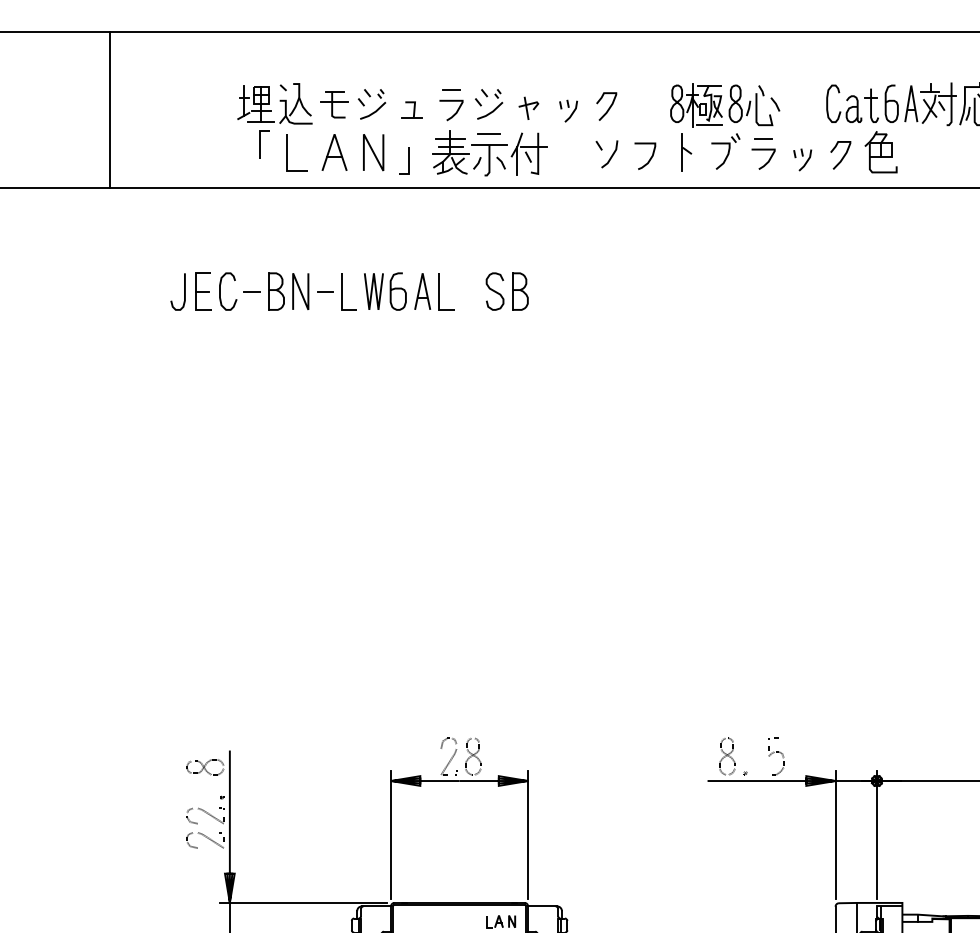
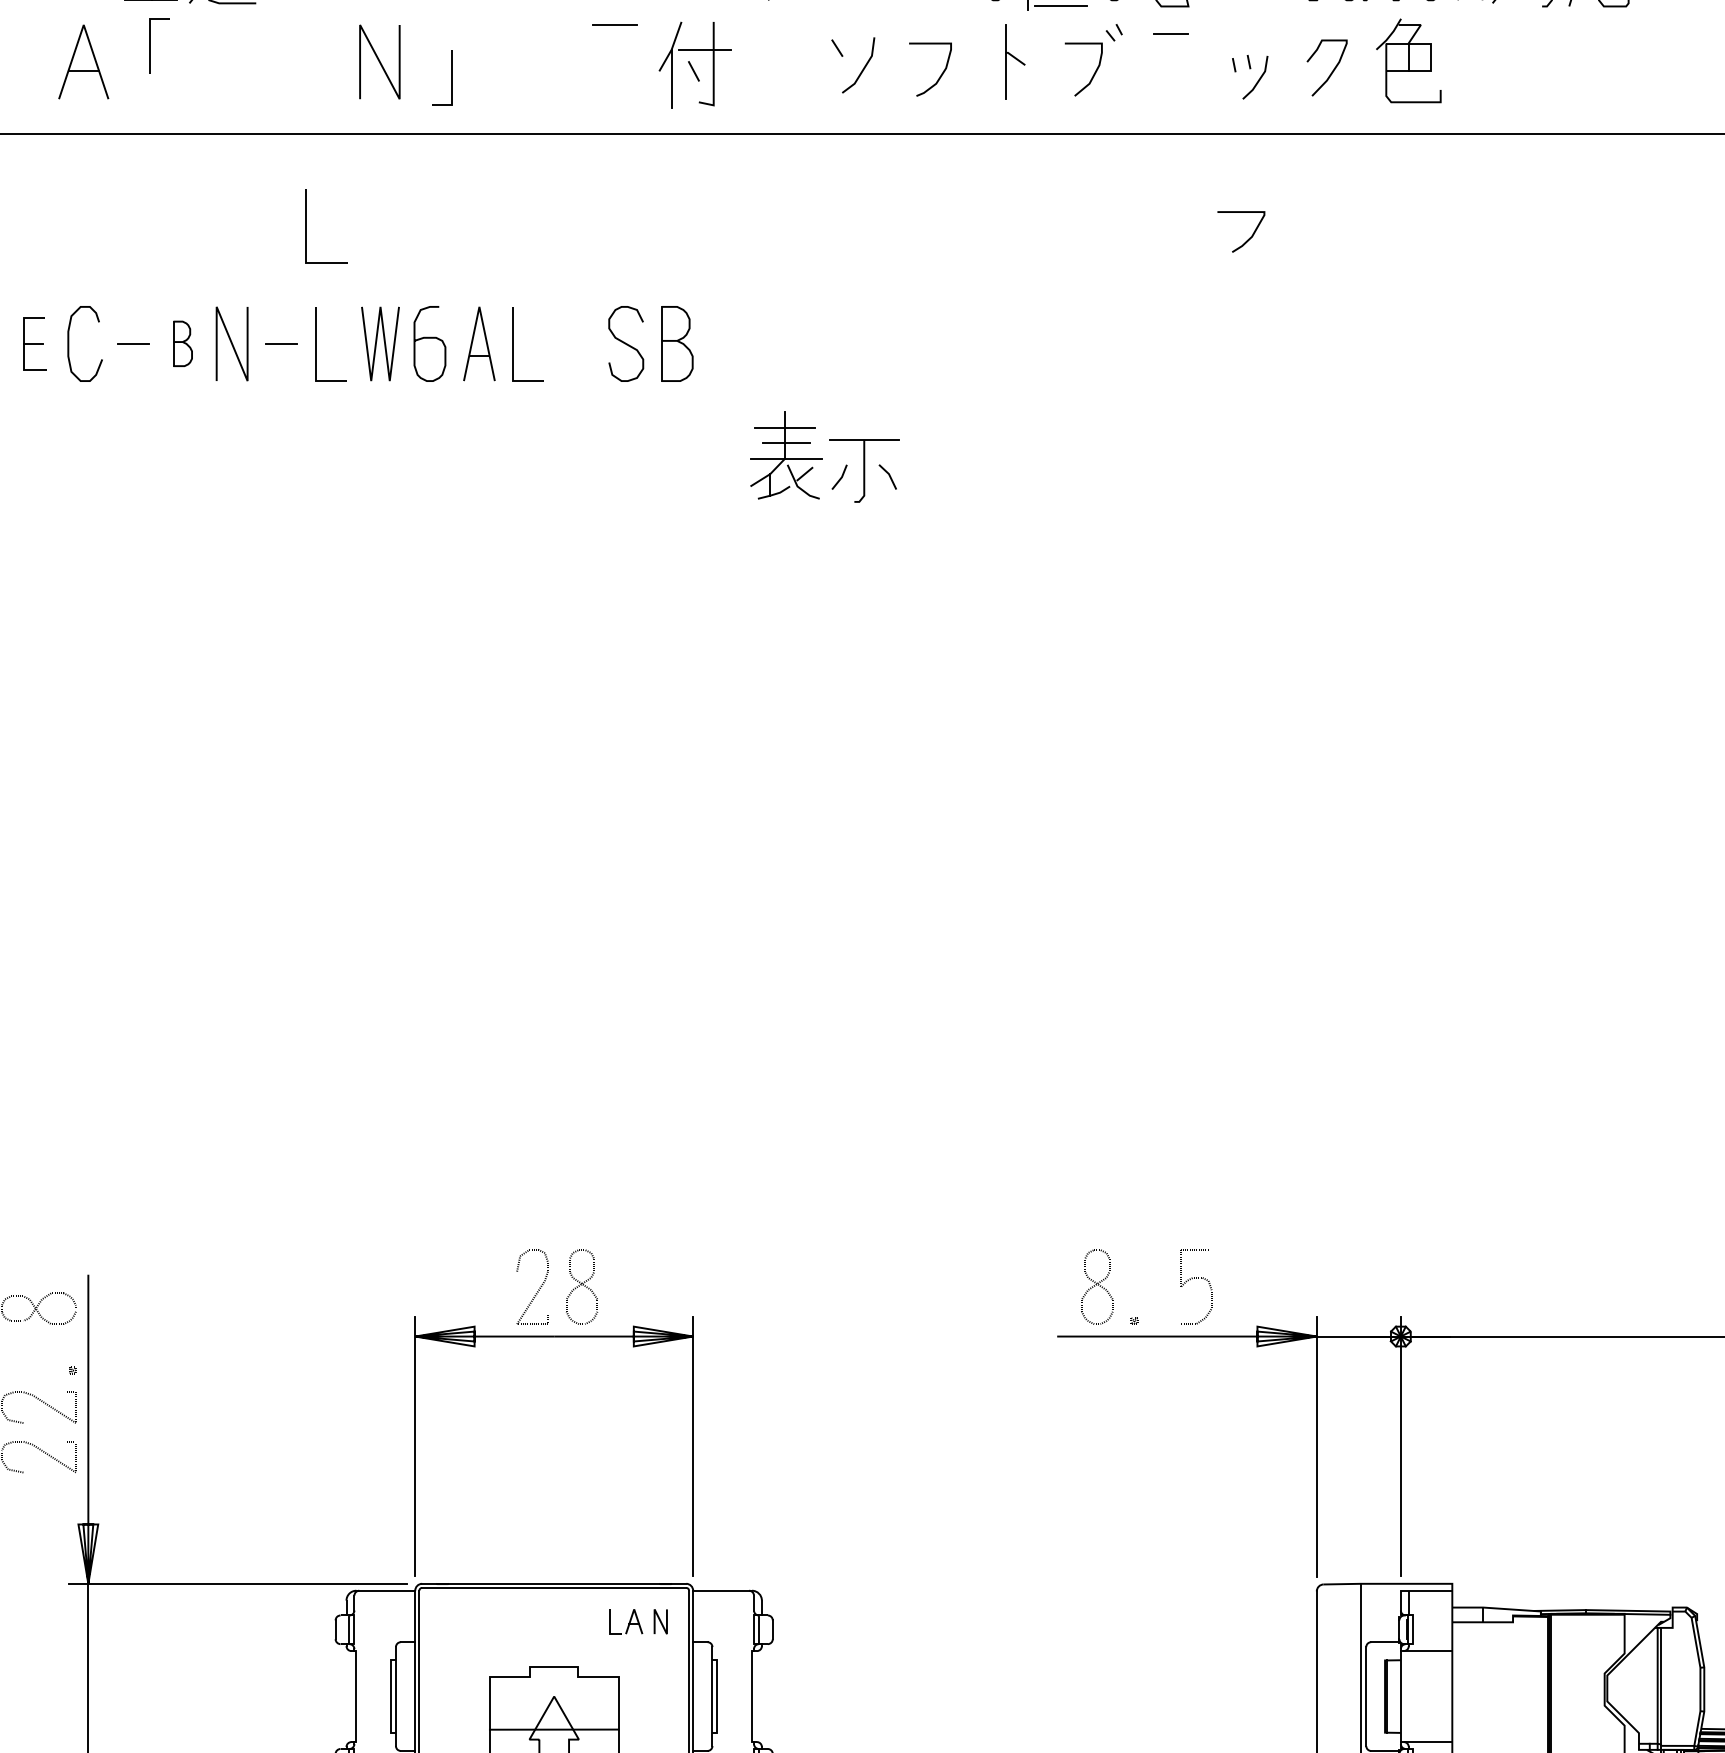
line: (287, 152) -> (306, 226), moved
part: (334, 152) -> (83, 61), moved
part: (469, 153) -> (823, 457), moved
curve: (767, 161) -> (1249, 236), moved
part: (203, 291) -> (34, 343), size x0.7
part: (276, 291) -> (182, 343), size x0.6

